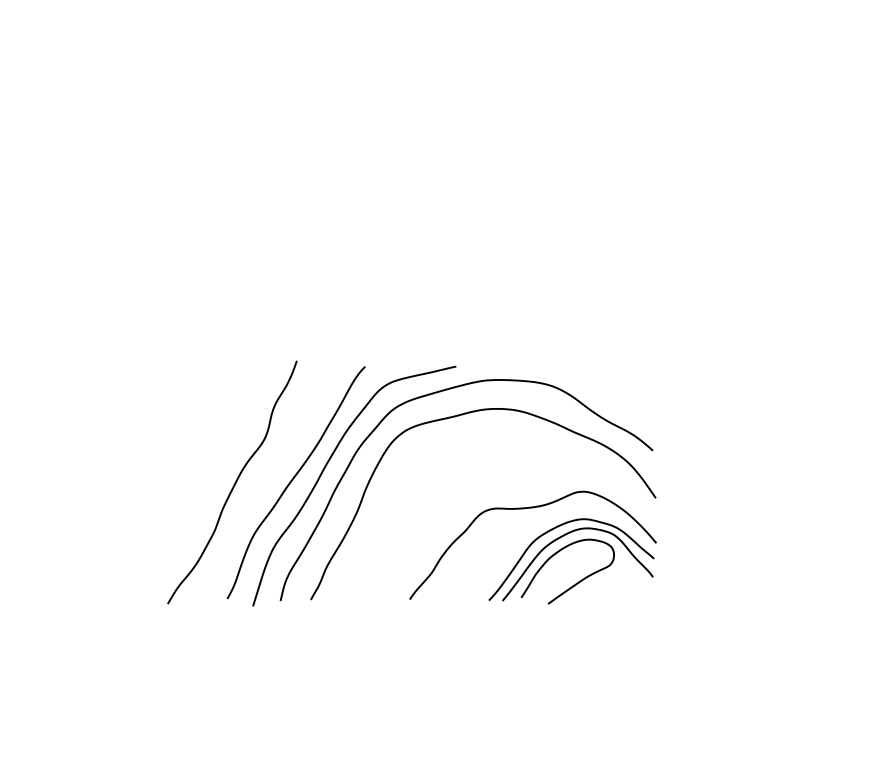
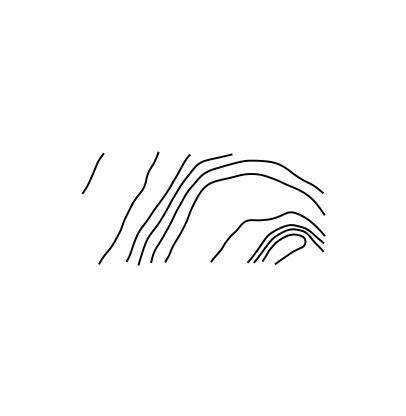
curve: (156, 405) -> (93, 172), added

